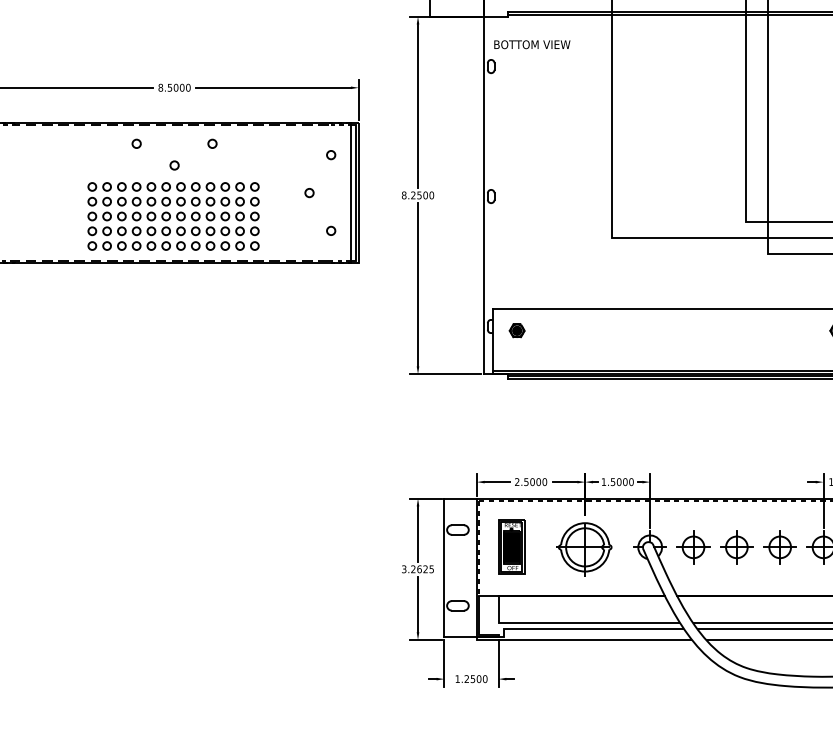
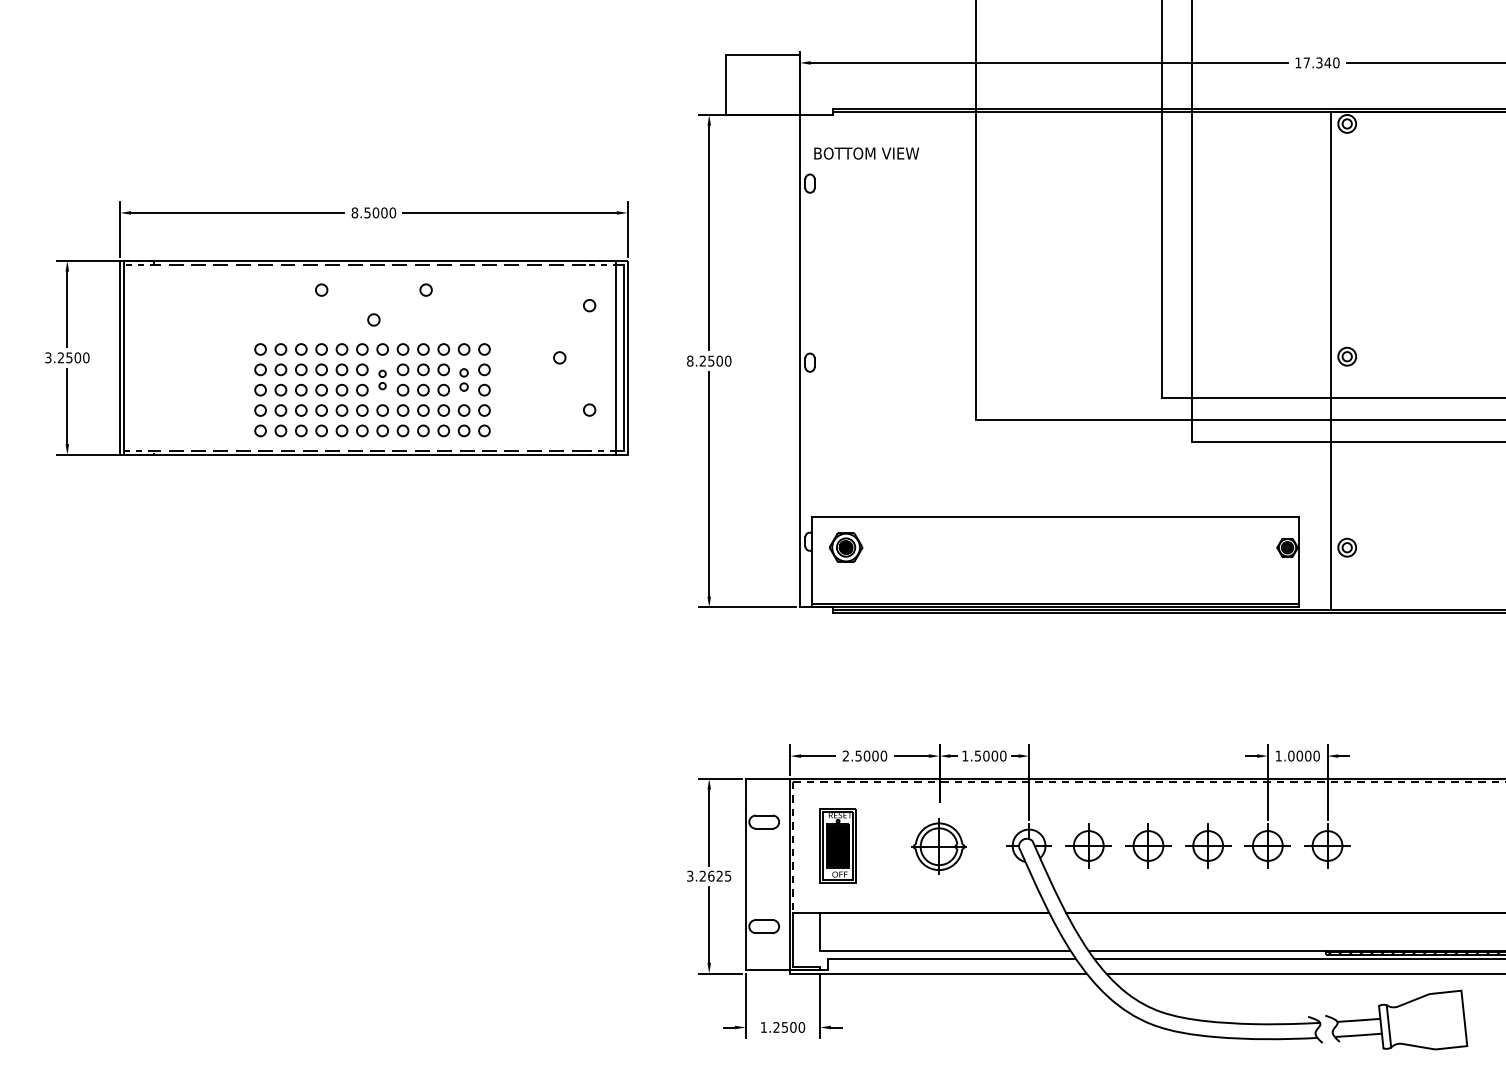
part: (180, 208) -> (382, 379), size x0.6
part: (239, 208) -> (463, 379), size x0.7
part: (516, 330) -> (845, 547), size x1.6
part: (583, 549) -> (937, 848), size x0.7

